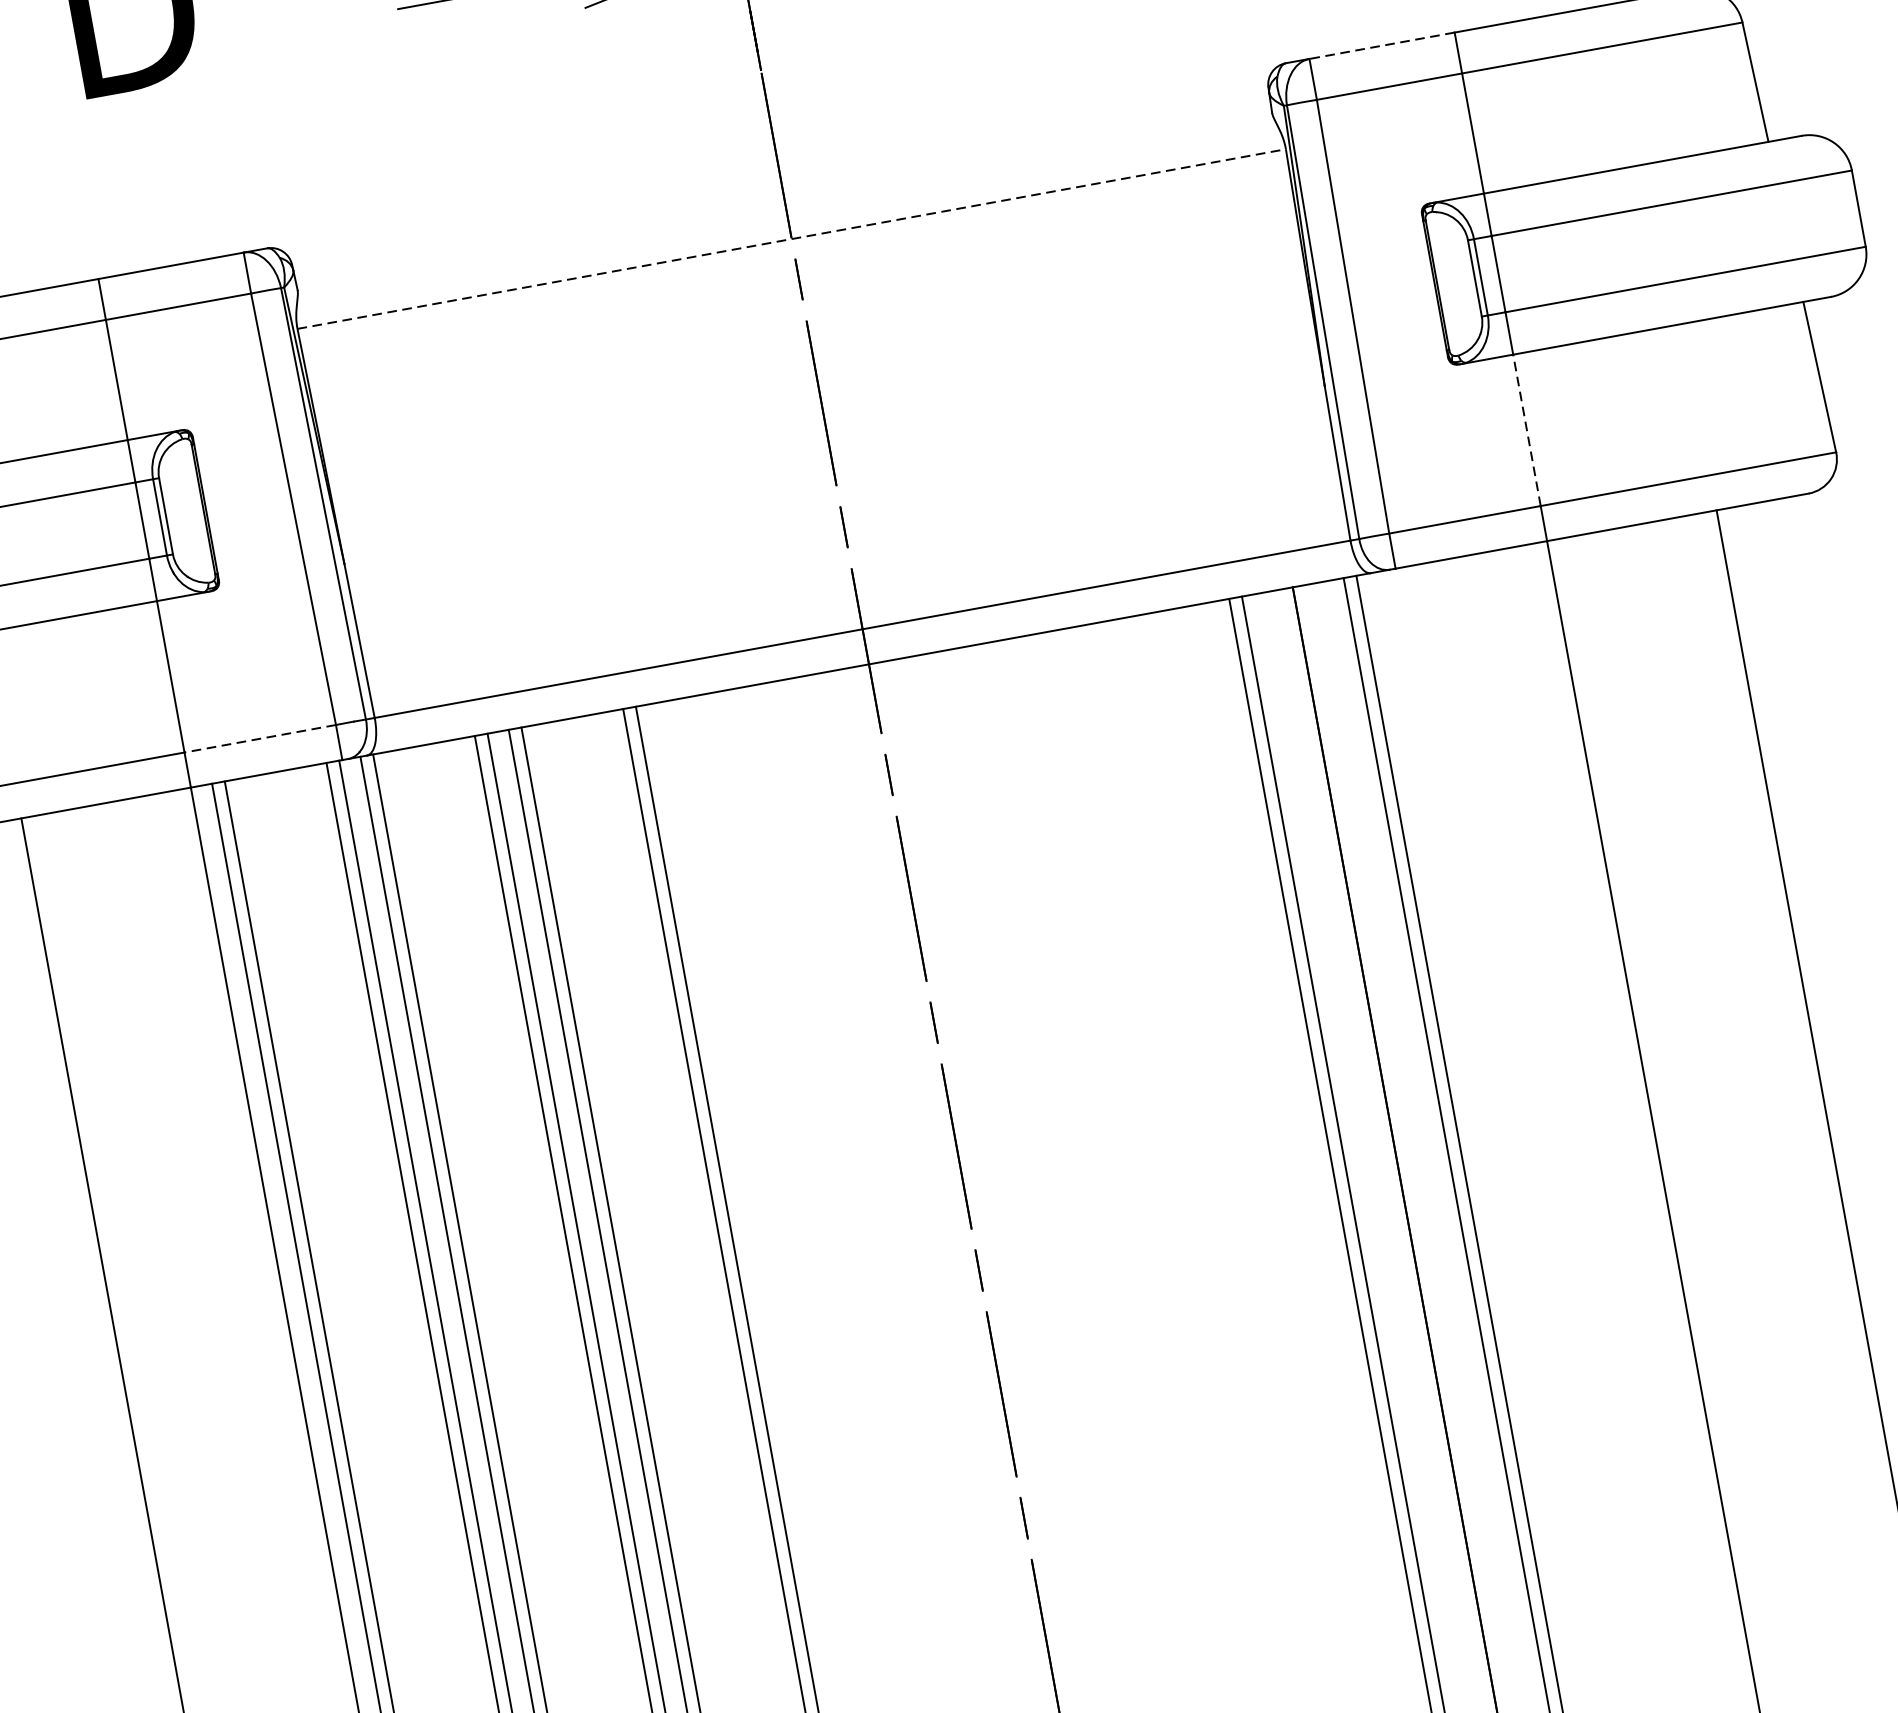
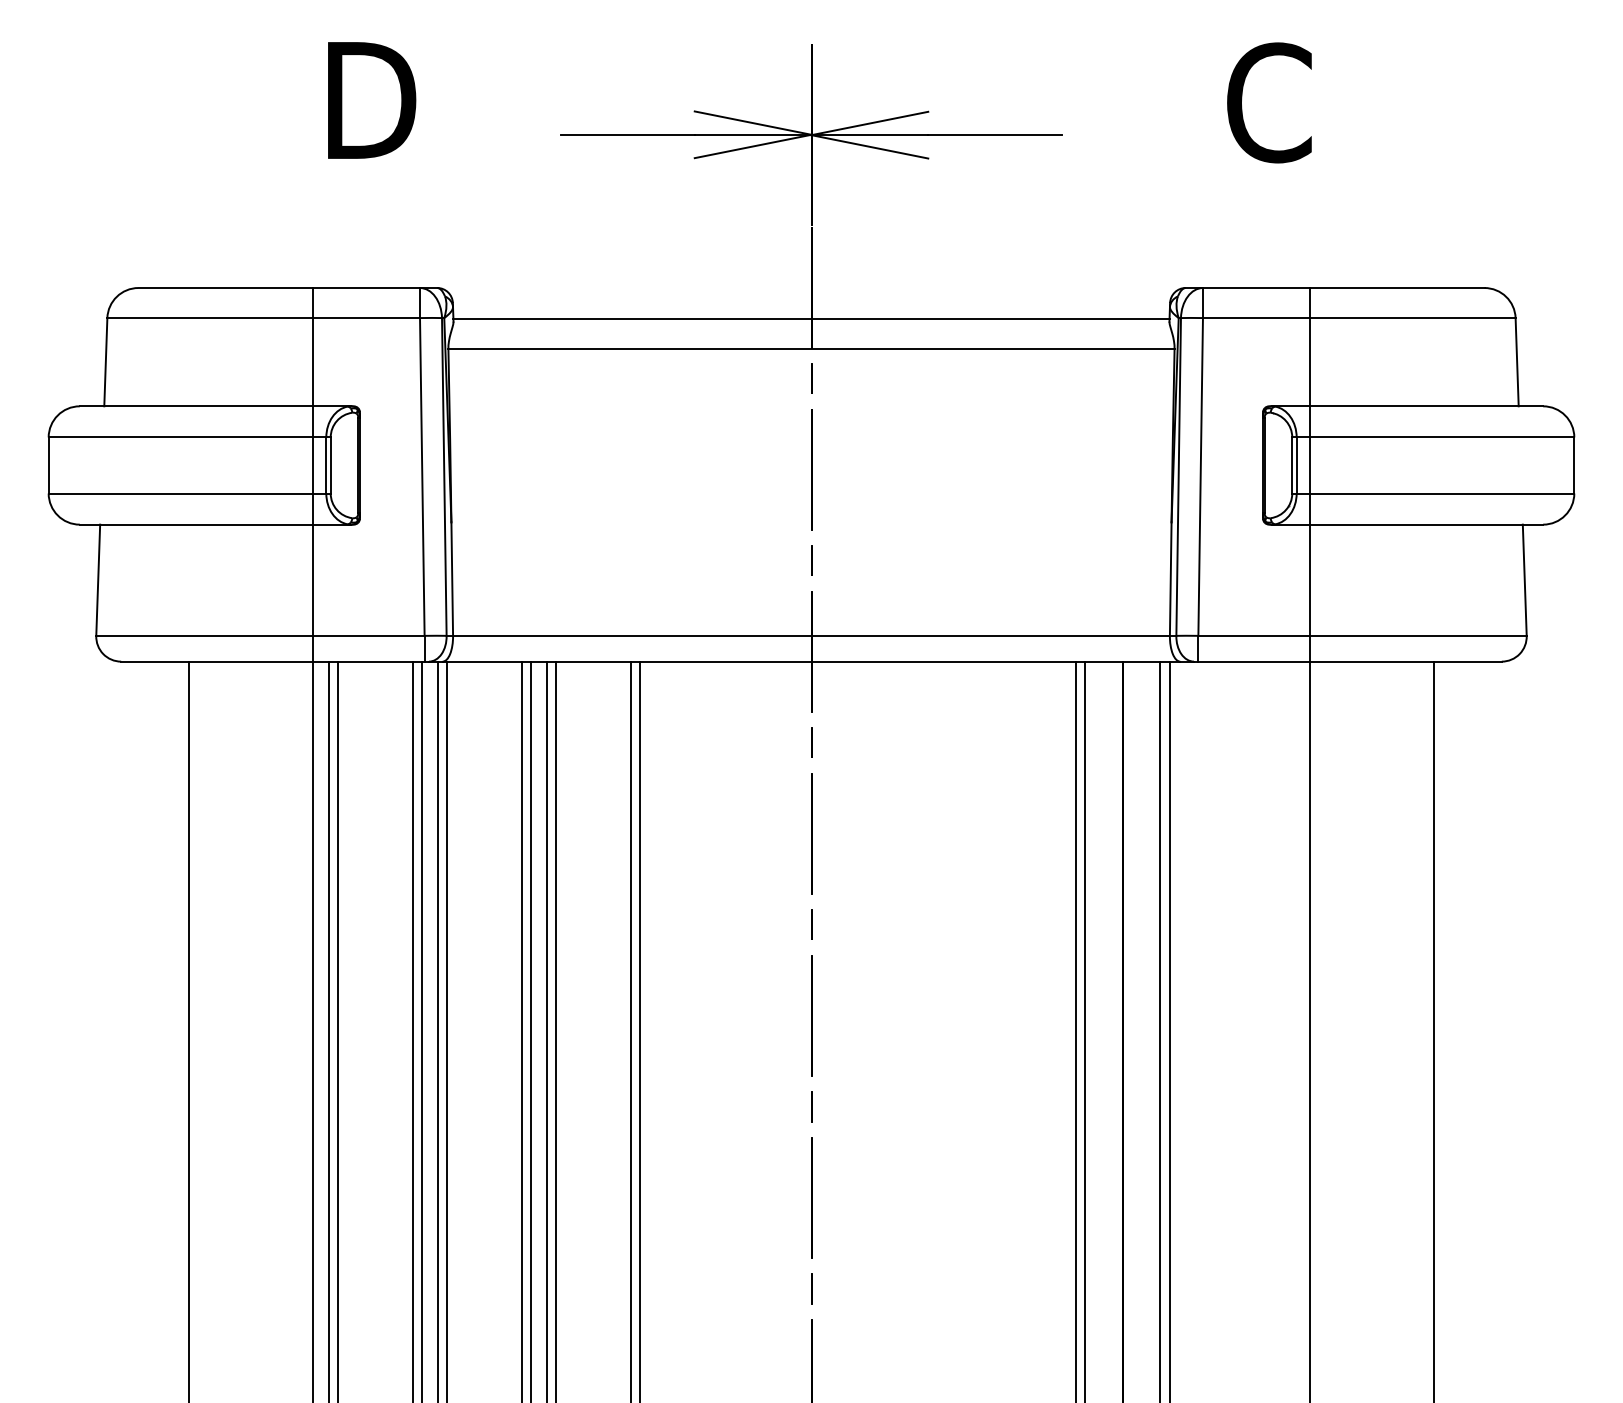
line: (1381, 46) -> (1255, 288), dashed -> solid
line: (784, 198) -> (811, 319), added
line: (791, 239) -> (811, 349), dashed -> solid
line: (1526, 430) -> (1309, 580), dashed -> solid
line: (259, 738) -> (368, 635), dashed -> solid

